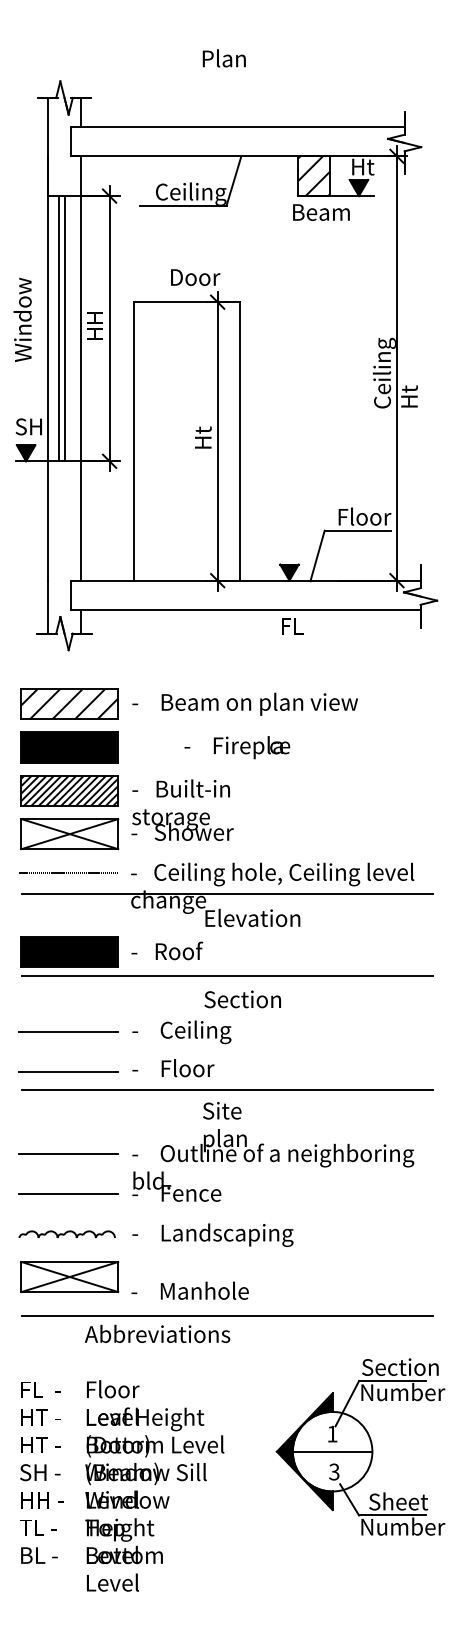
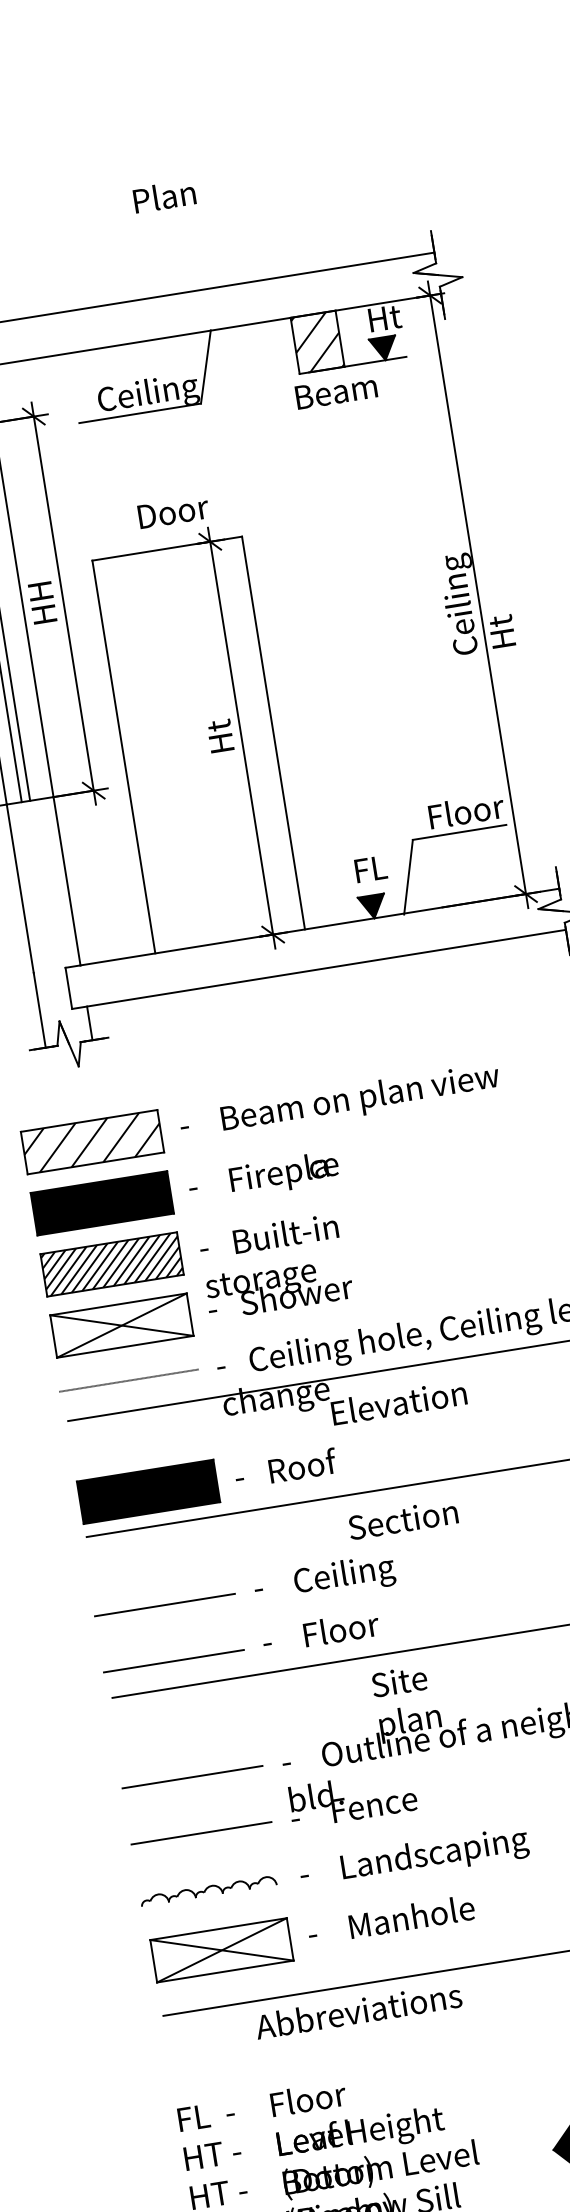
text: (292, 626) -> (370, 869), moved
text: (237, 747) -> (264, 1177), moved
text: (189, 1290) -> (390, 1919), moved

